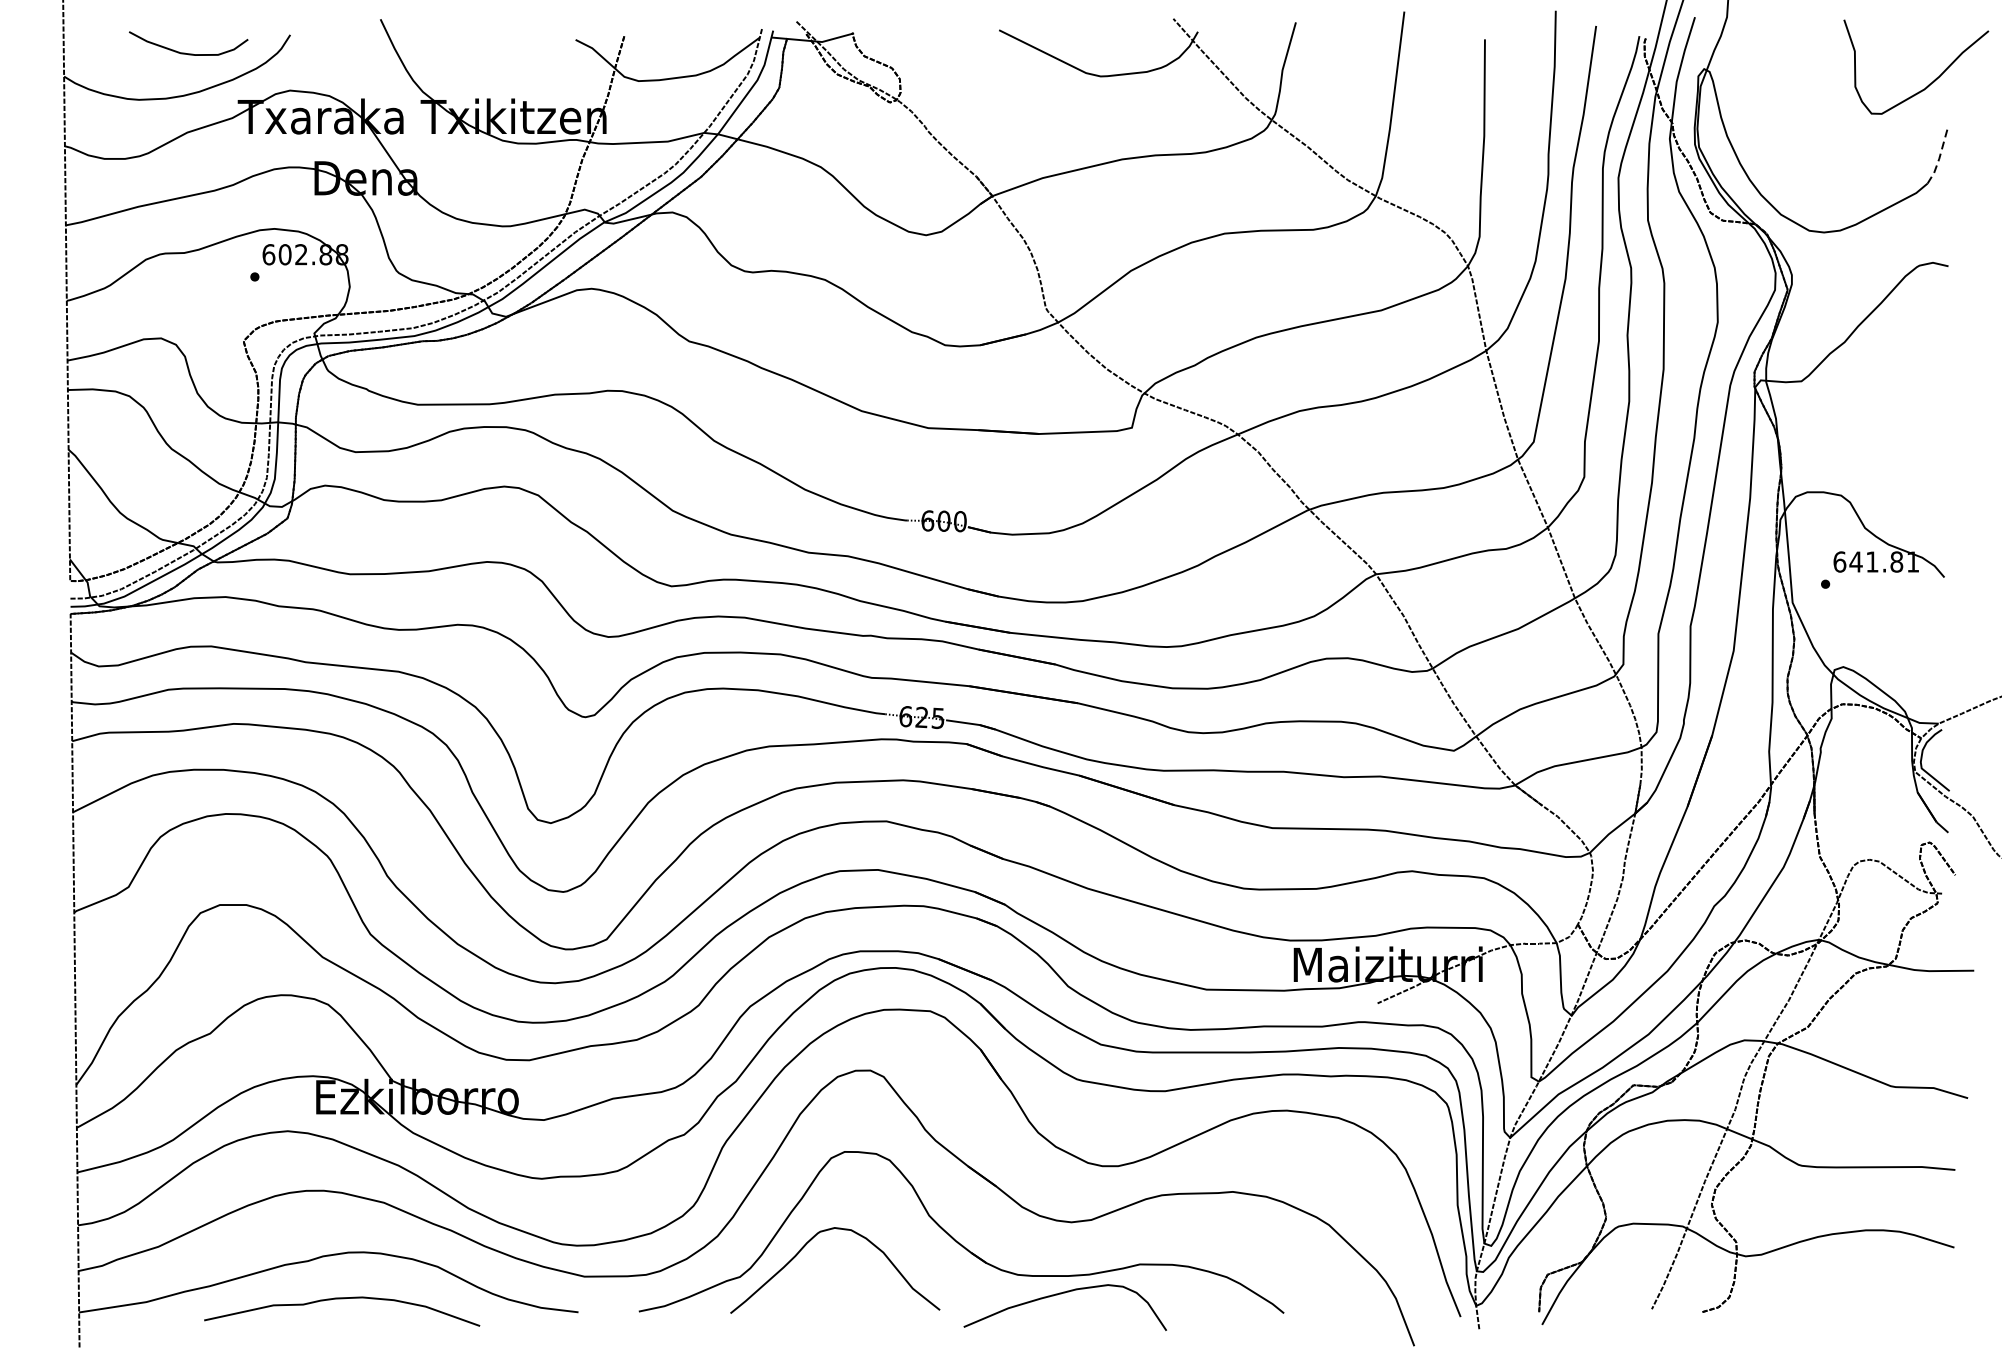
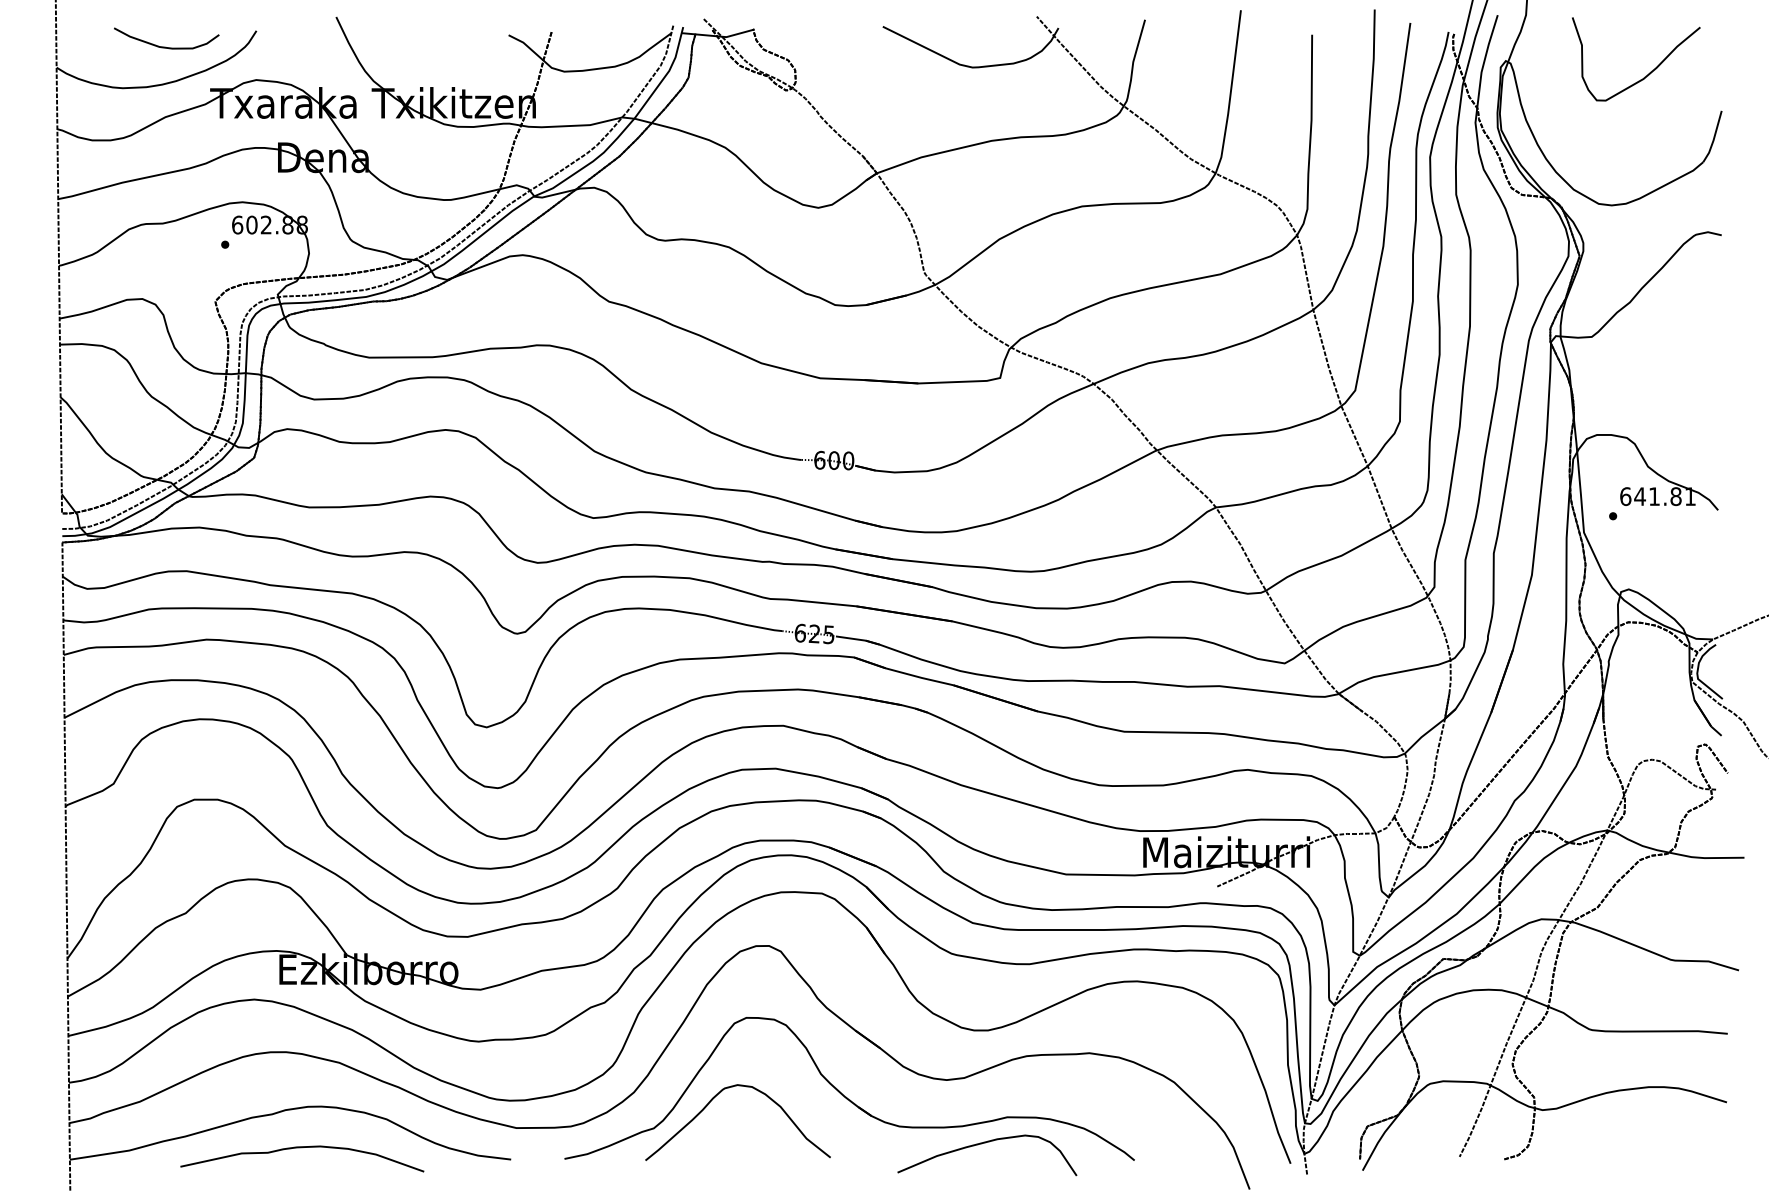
curve: (1931, 82) -> (1649, 72), moved
line: (1940, 156) -> (1714, 138), dashed -> solid
curve: (1063, 1294) -> (985, 1143), moved

